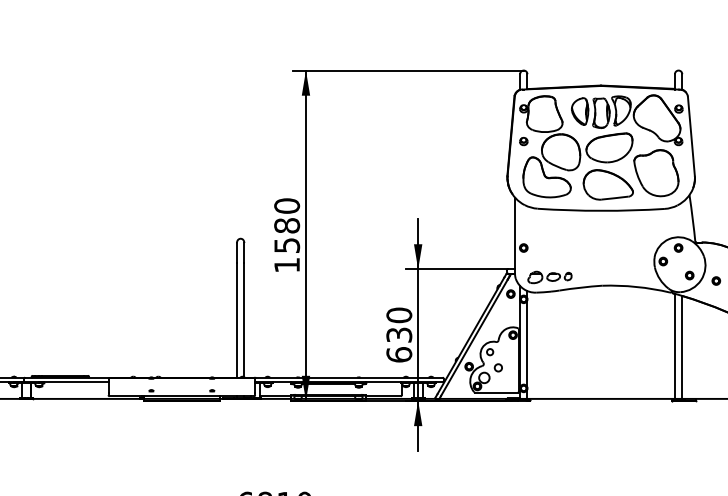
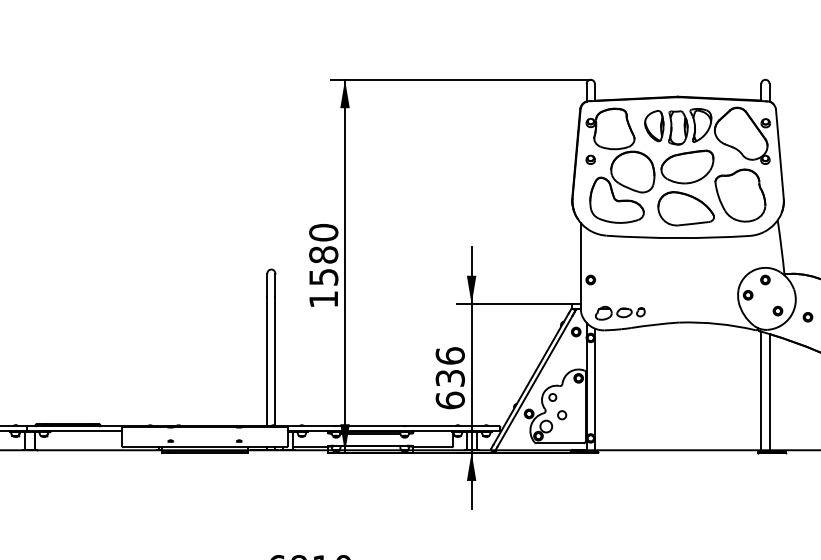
text: (399, 315) -> (450, 356), 630 -> 636

